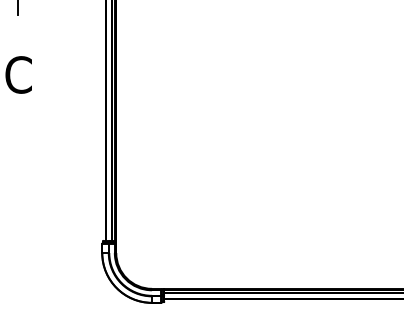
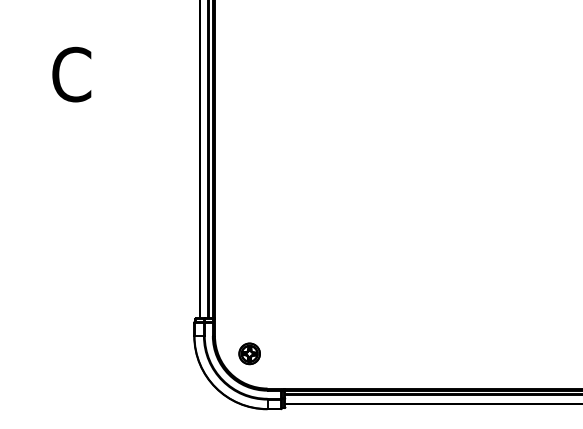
part: (139, 265) -> (249, 354), added

